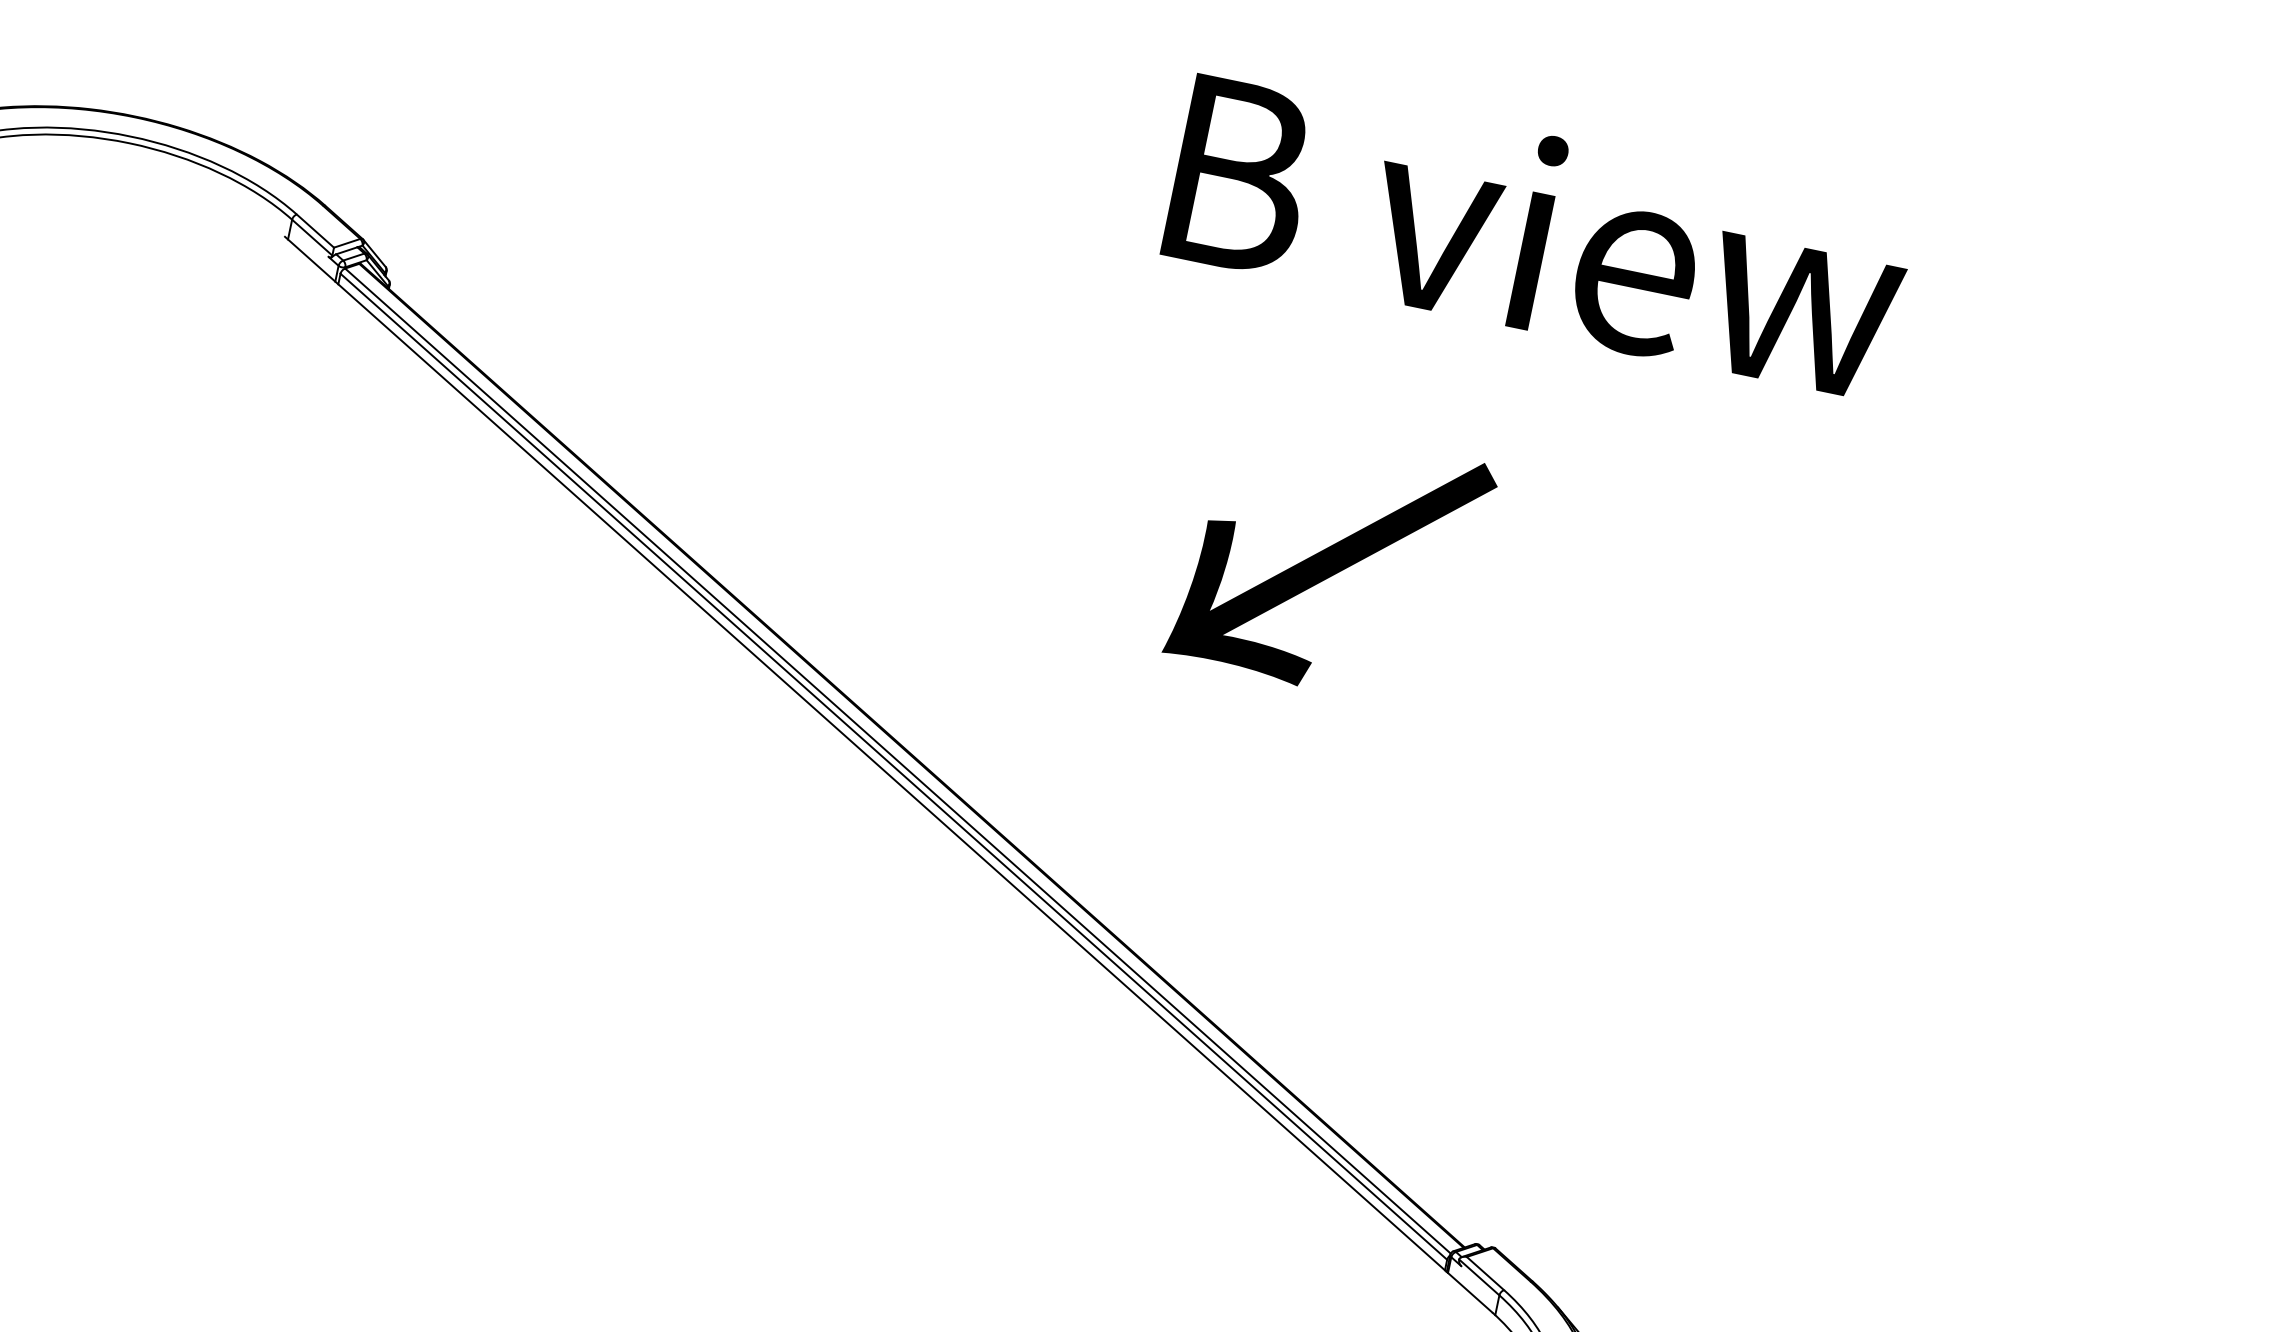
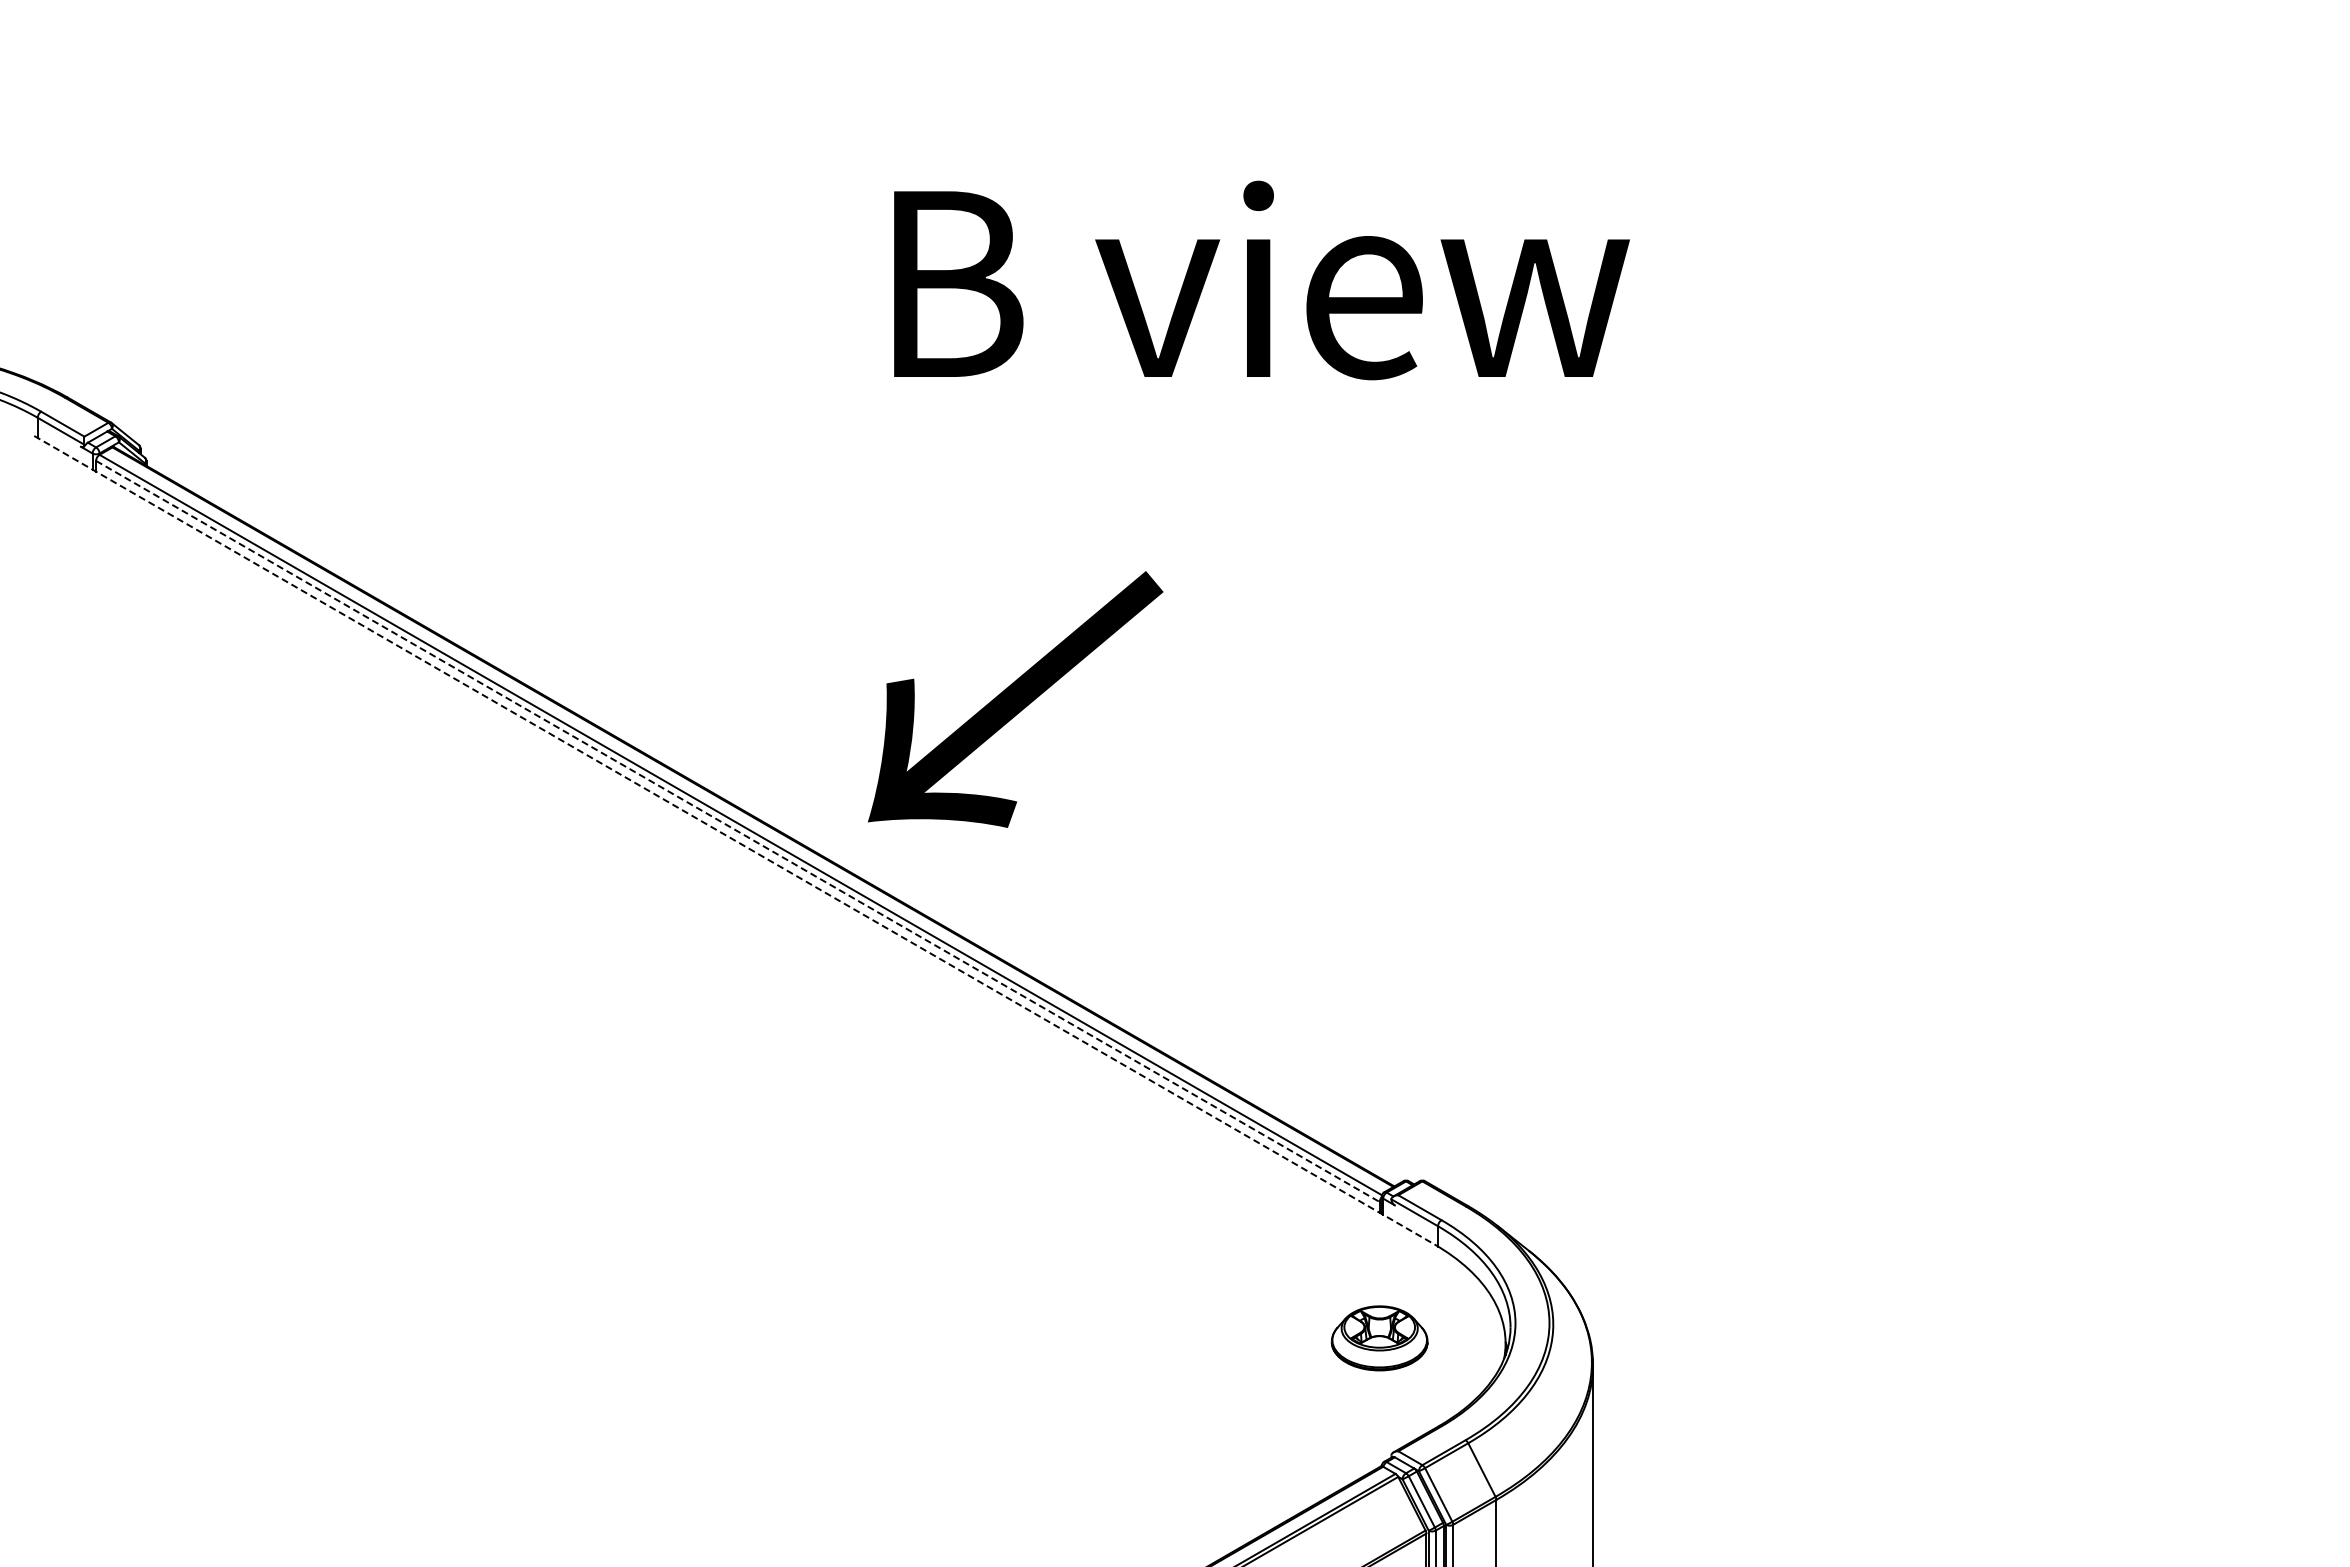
text: (1538, 234) -> (1261, 280), moved
text: (1331, 562) -> (1015, 699), moved
line: (894, 766) -> (738, 831), solid -> dashed
line: (888, 774) -> (734, 840), solid -> dashed

